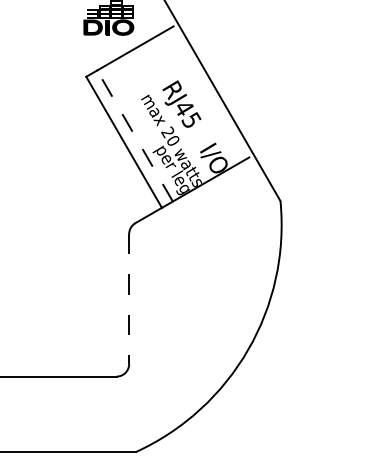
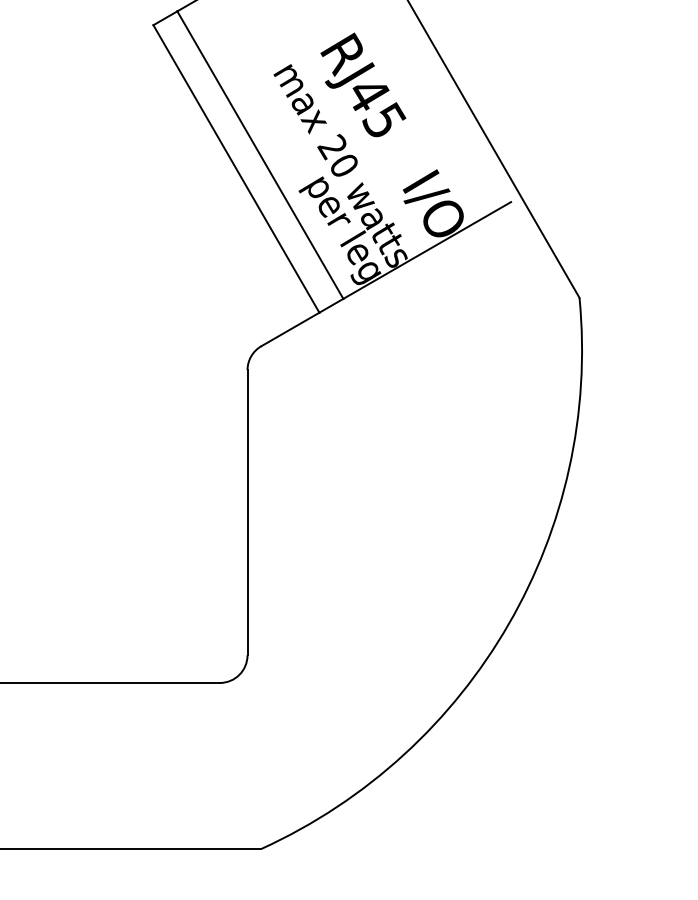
line: (135, 136) -> (261, 156), dashed -> solid
line: (129, 299) -> (248, 513), dashed -> solid

